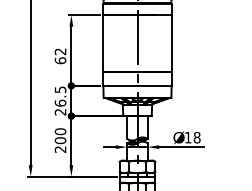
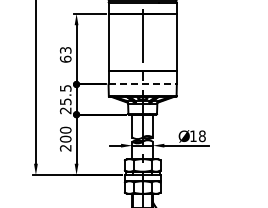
text: (60, 51) -> (65, 50), 62 -> 63
line: (138, 85) -> (143, 84), solid -> dashed
text: (60, 102) -> (65, 101), 26.5 -> 25.5

